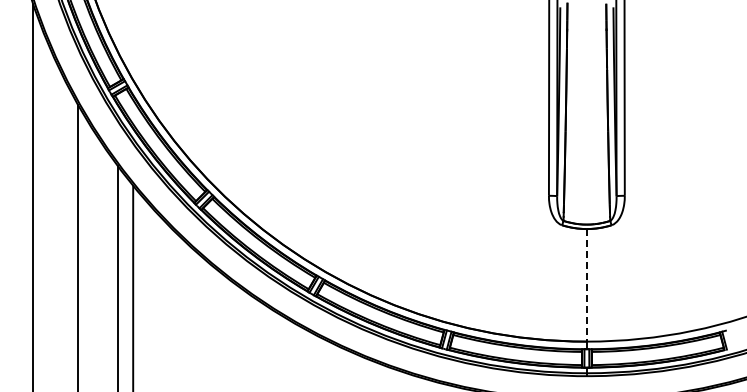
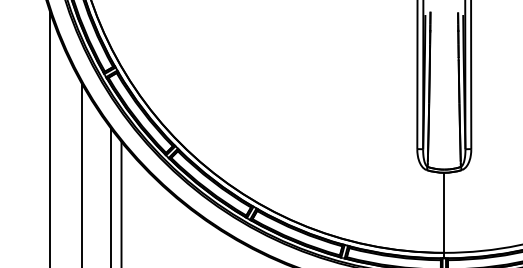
line: (586, 285) -> (444, 212), dashed -> solid

